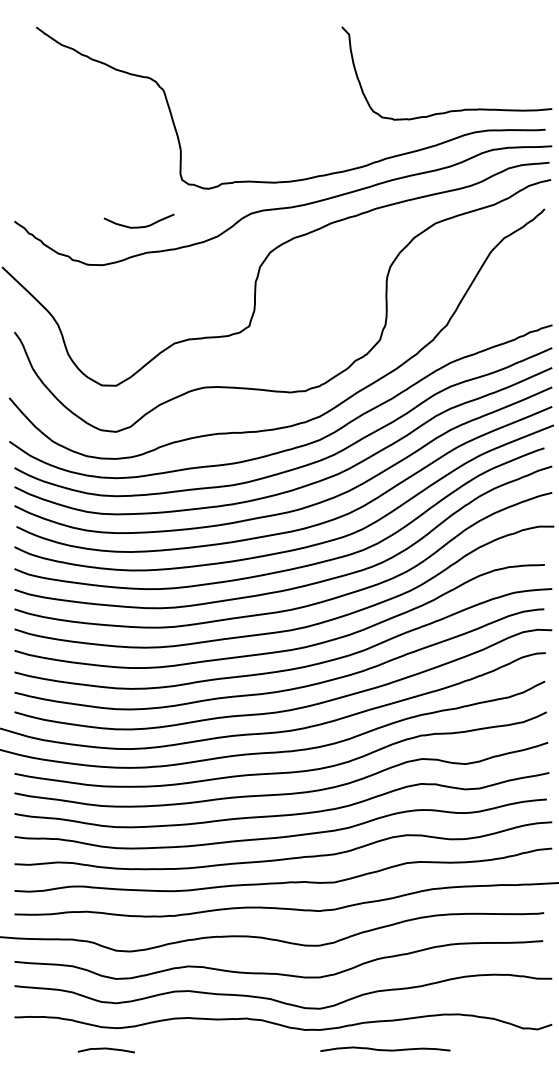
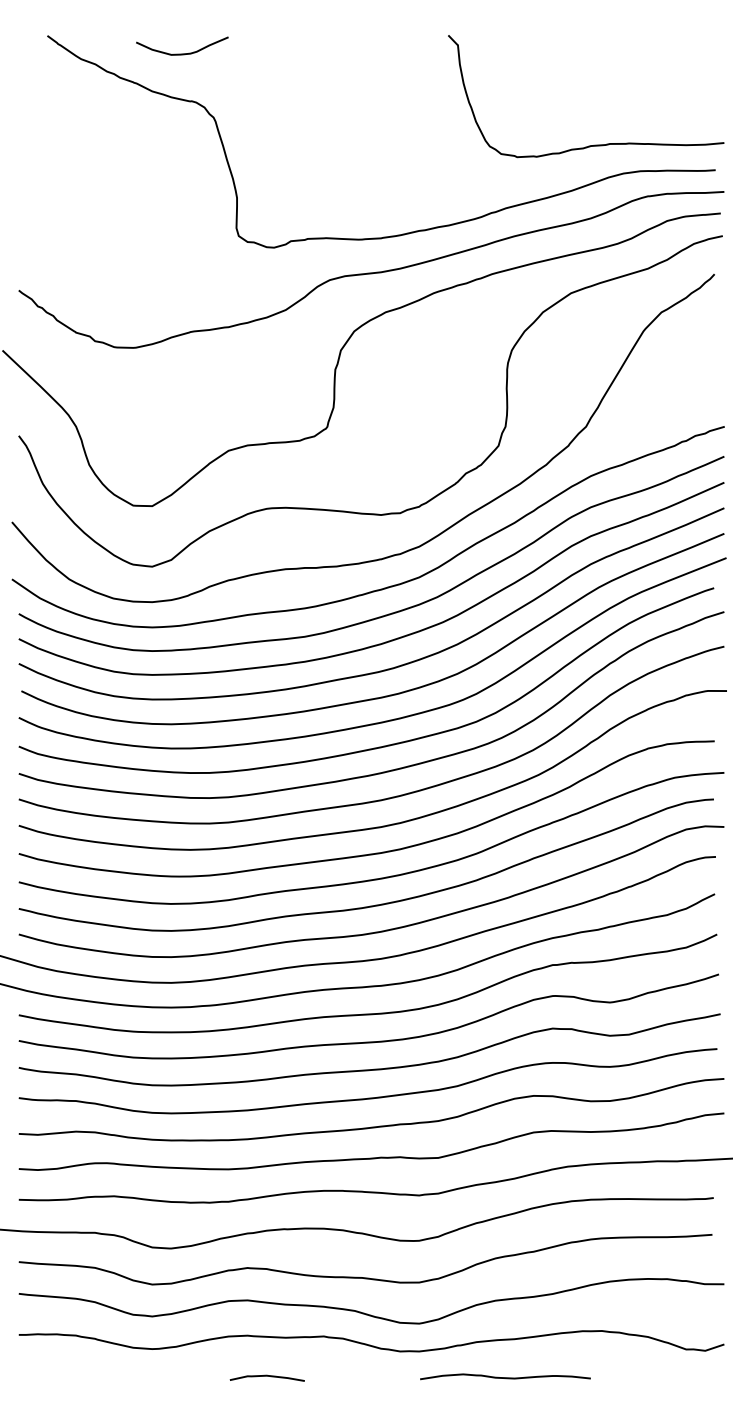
curve: (139, 226) -> (182, 53), moved
curve: (105, 1049) -> (266, 1376), moved

